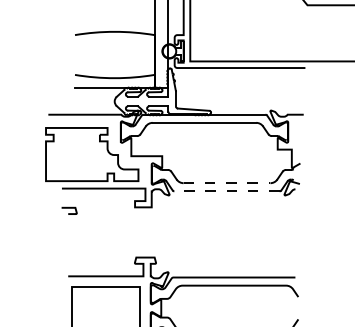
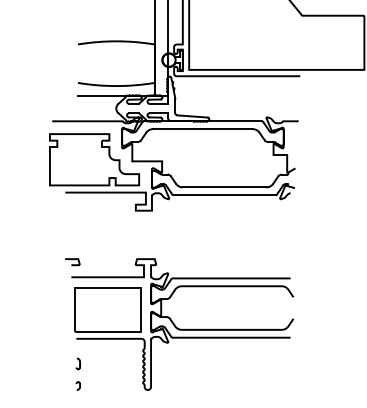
line: (226, 183) -> (224, 187), dashed -> solid
line: (226, 191) -> (224, 195), dashed -> solid
curve: (69, 213) -> (72, 264), moved

